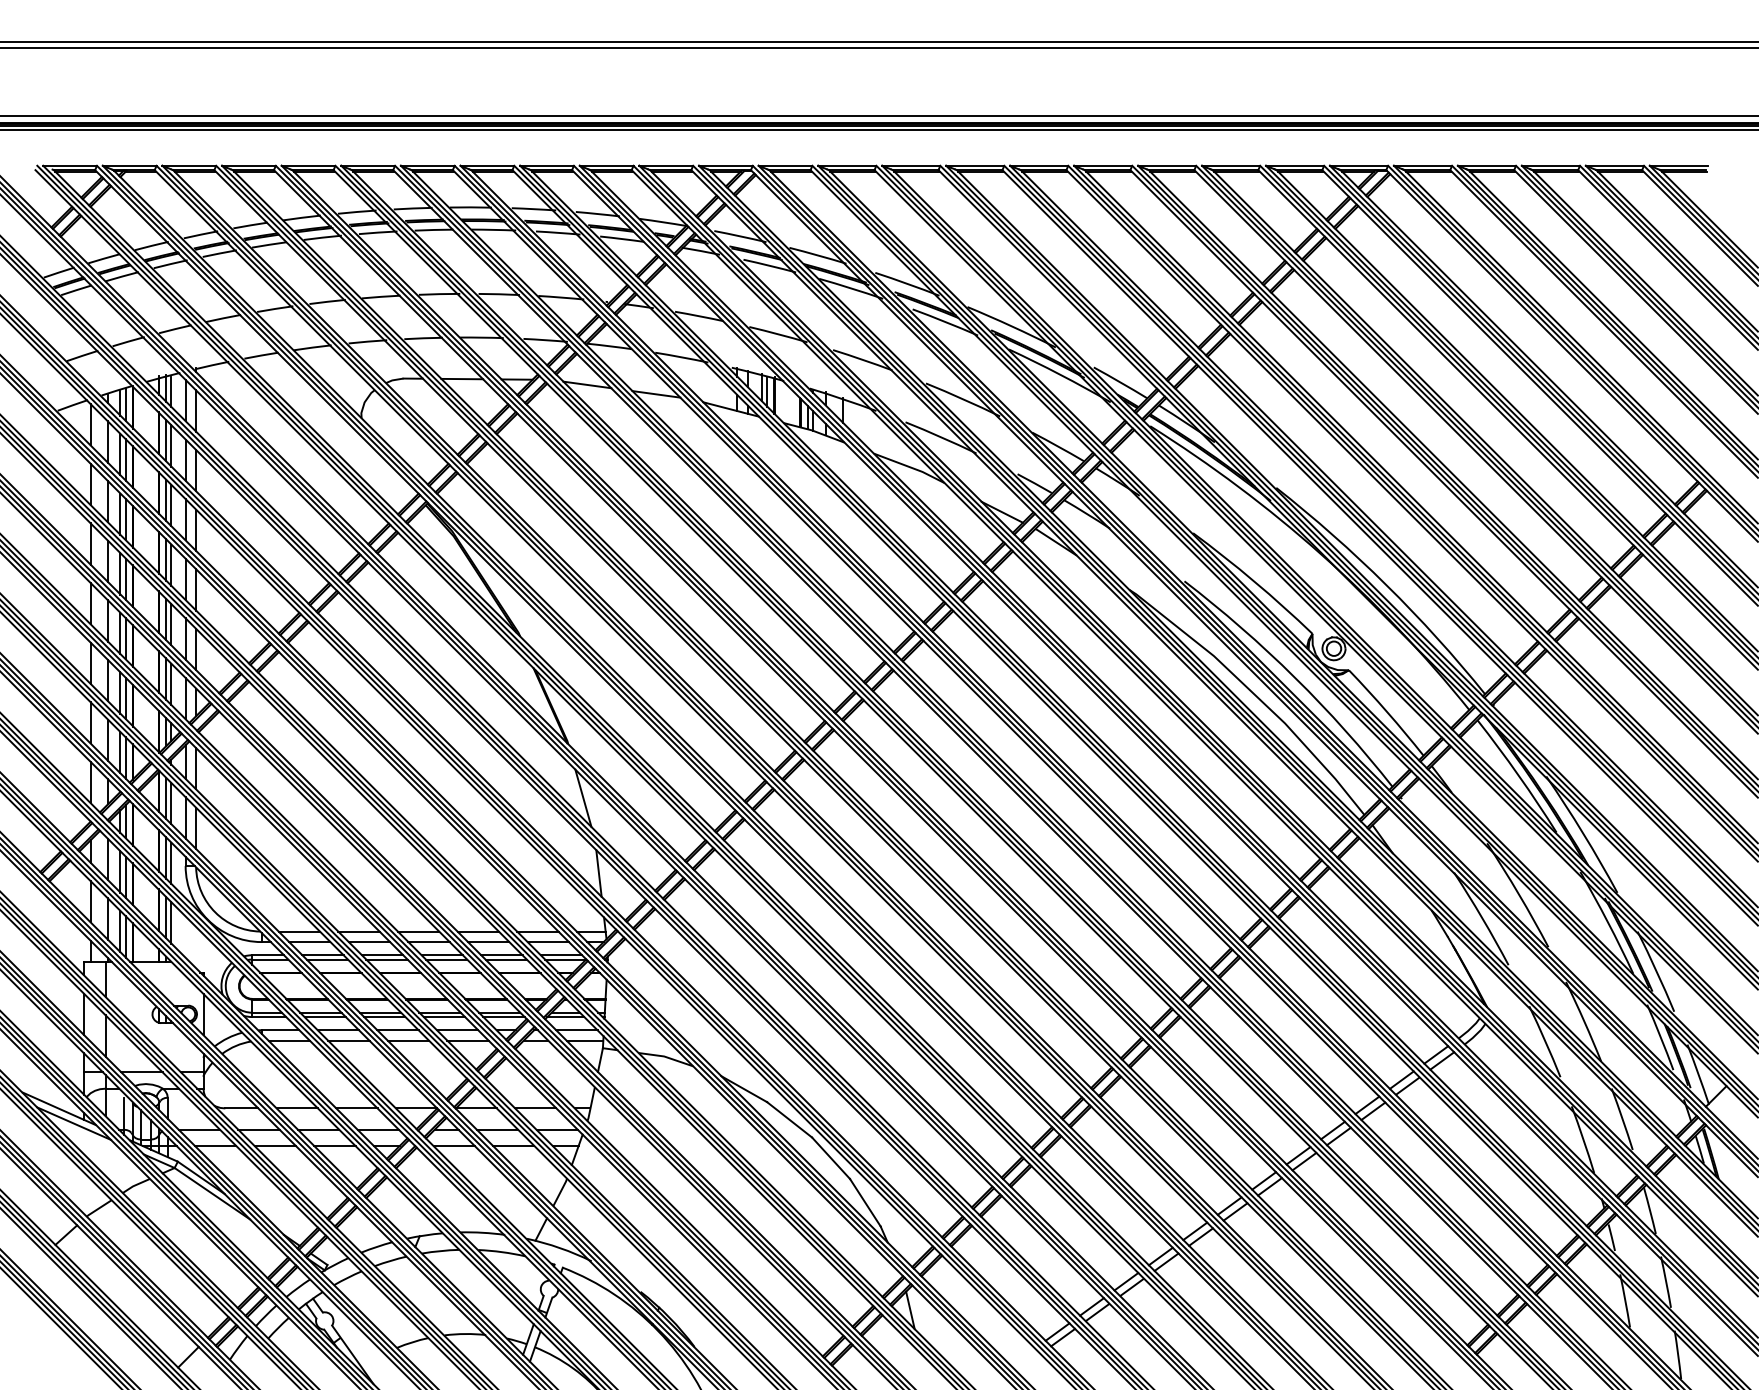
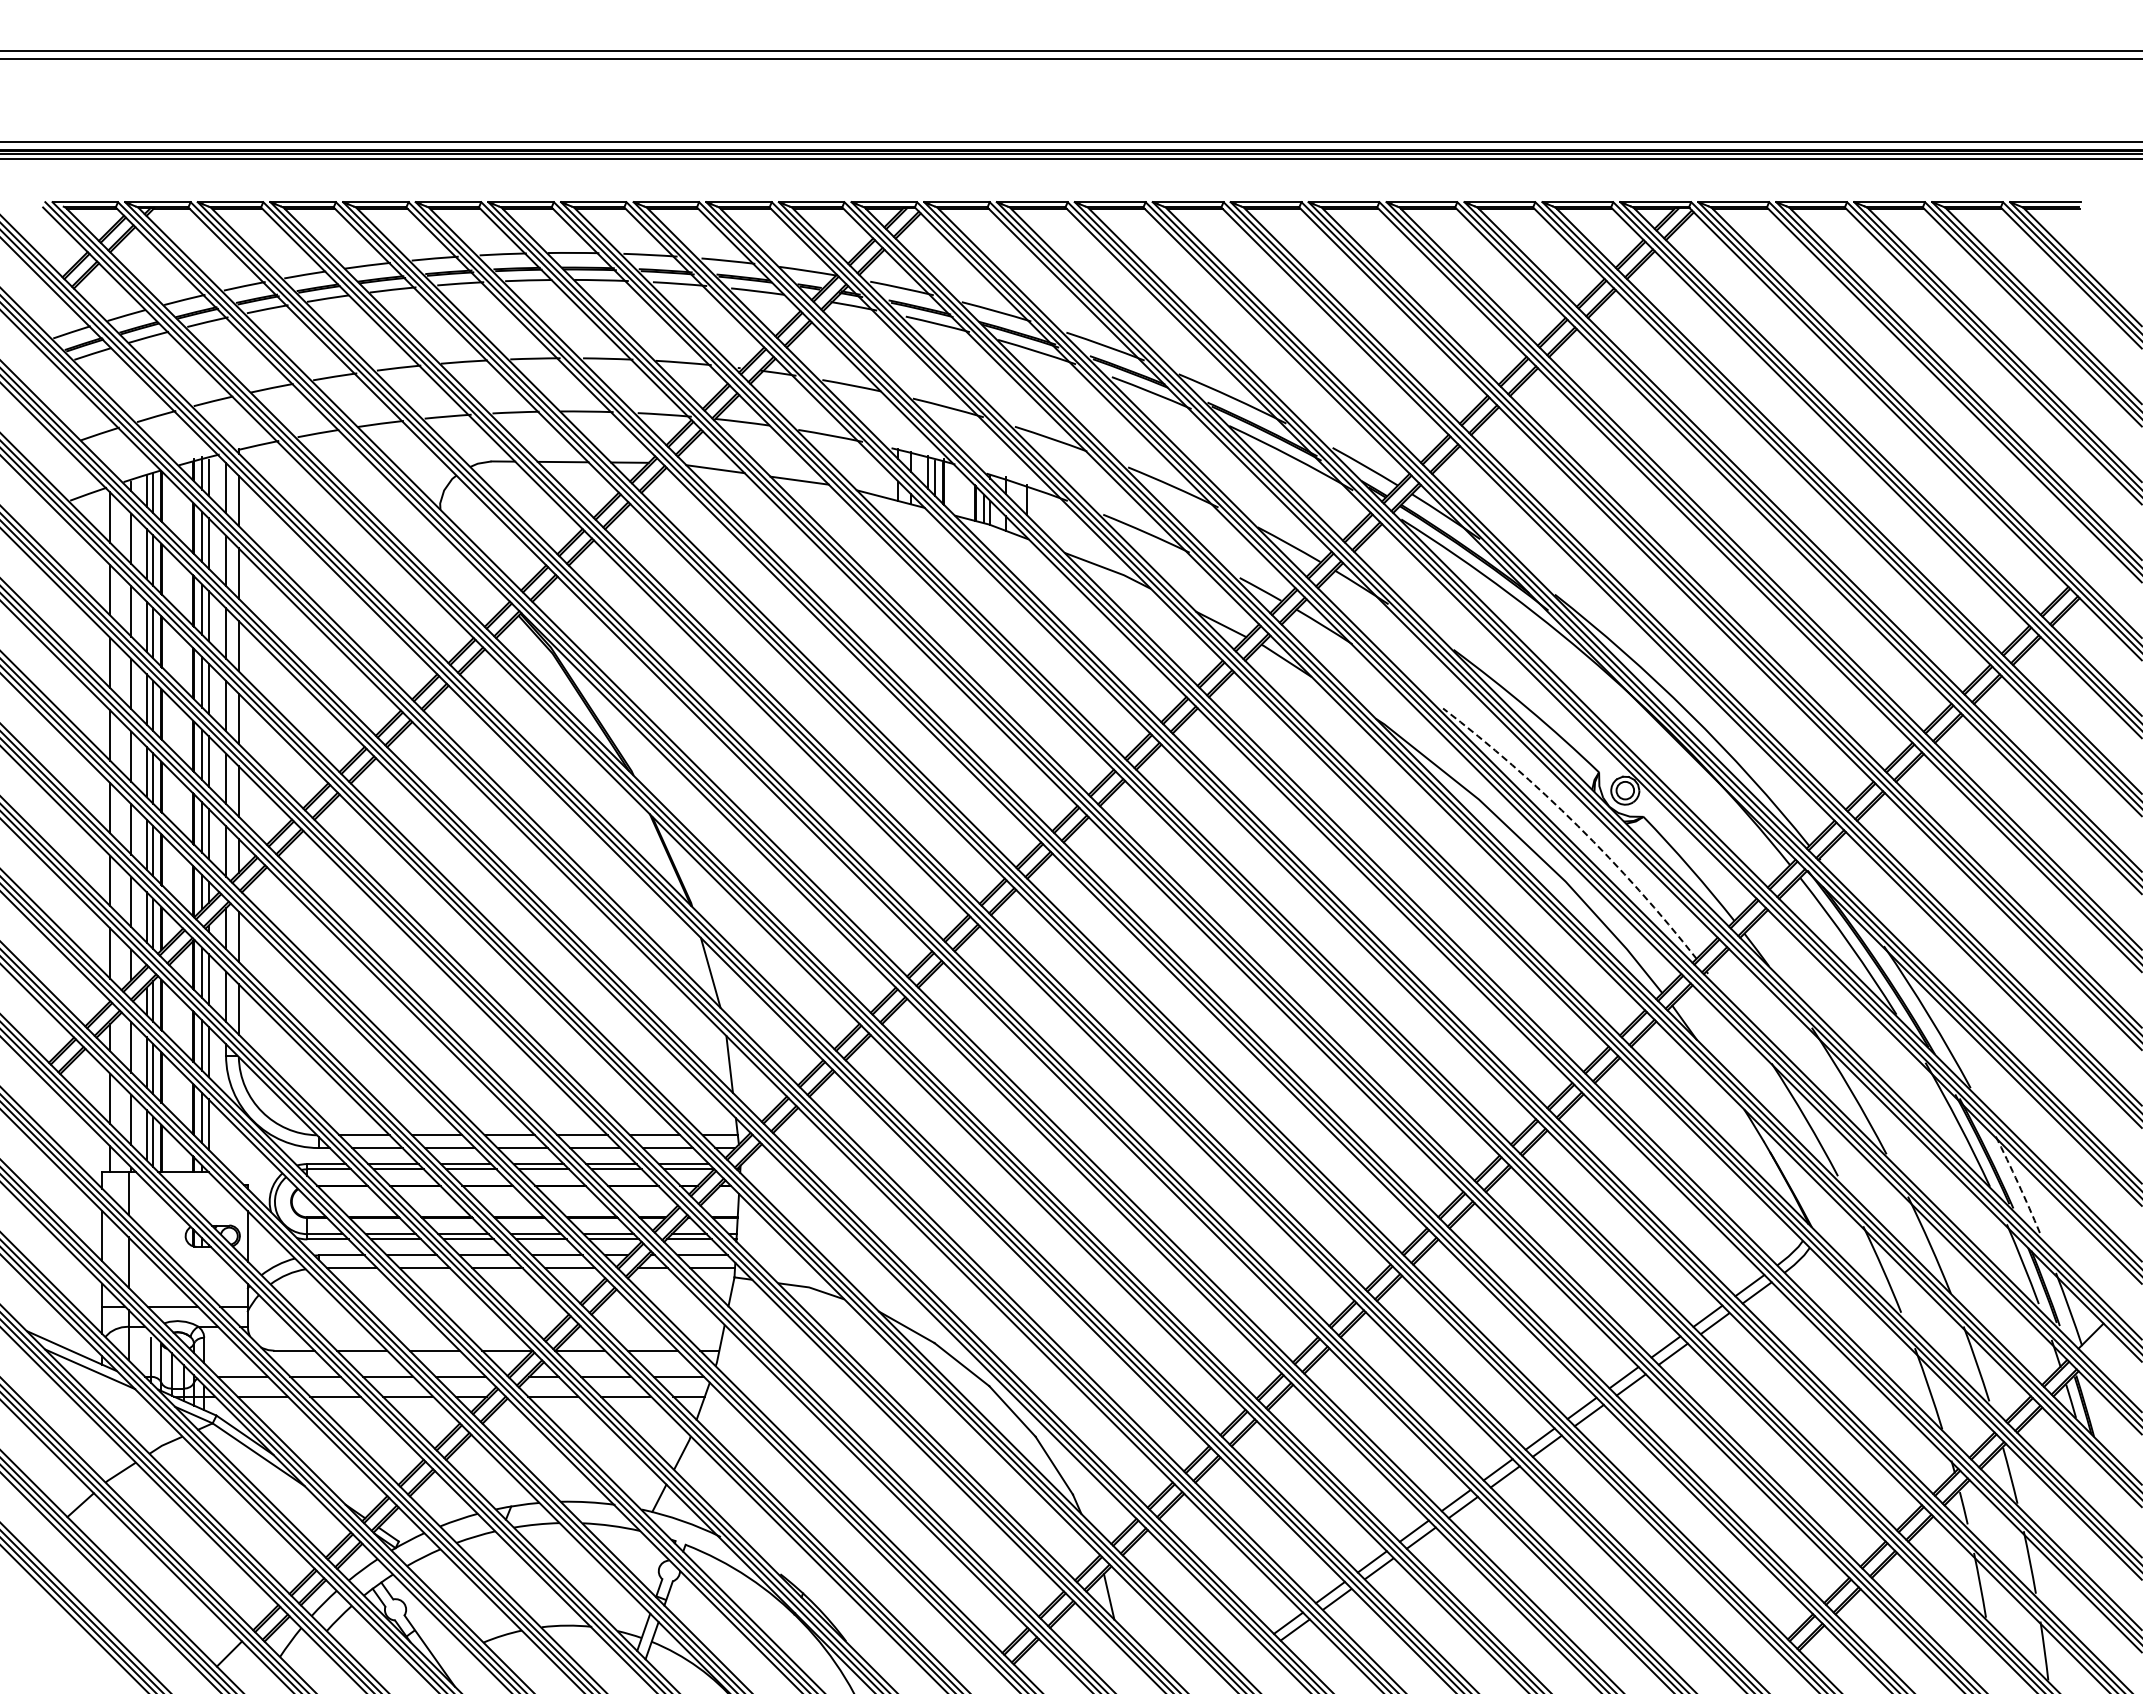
arc: (1294, 677) -> (1577, 825), solid -> dashed
arc: (1656, 971) -> (2018, 1183), solid -> dashed

